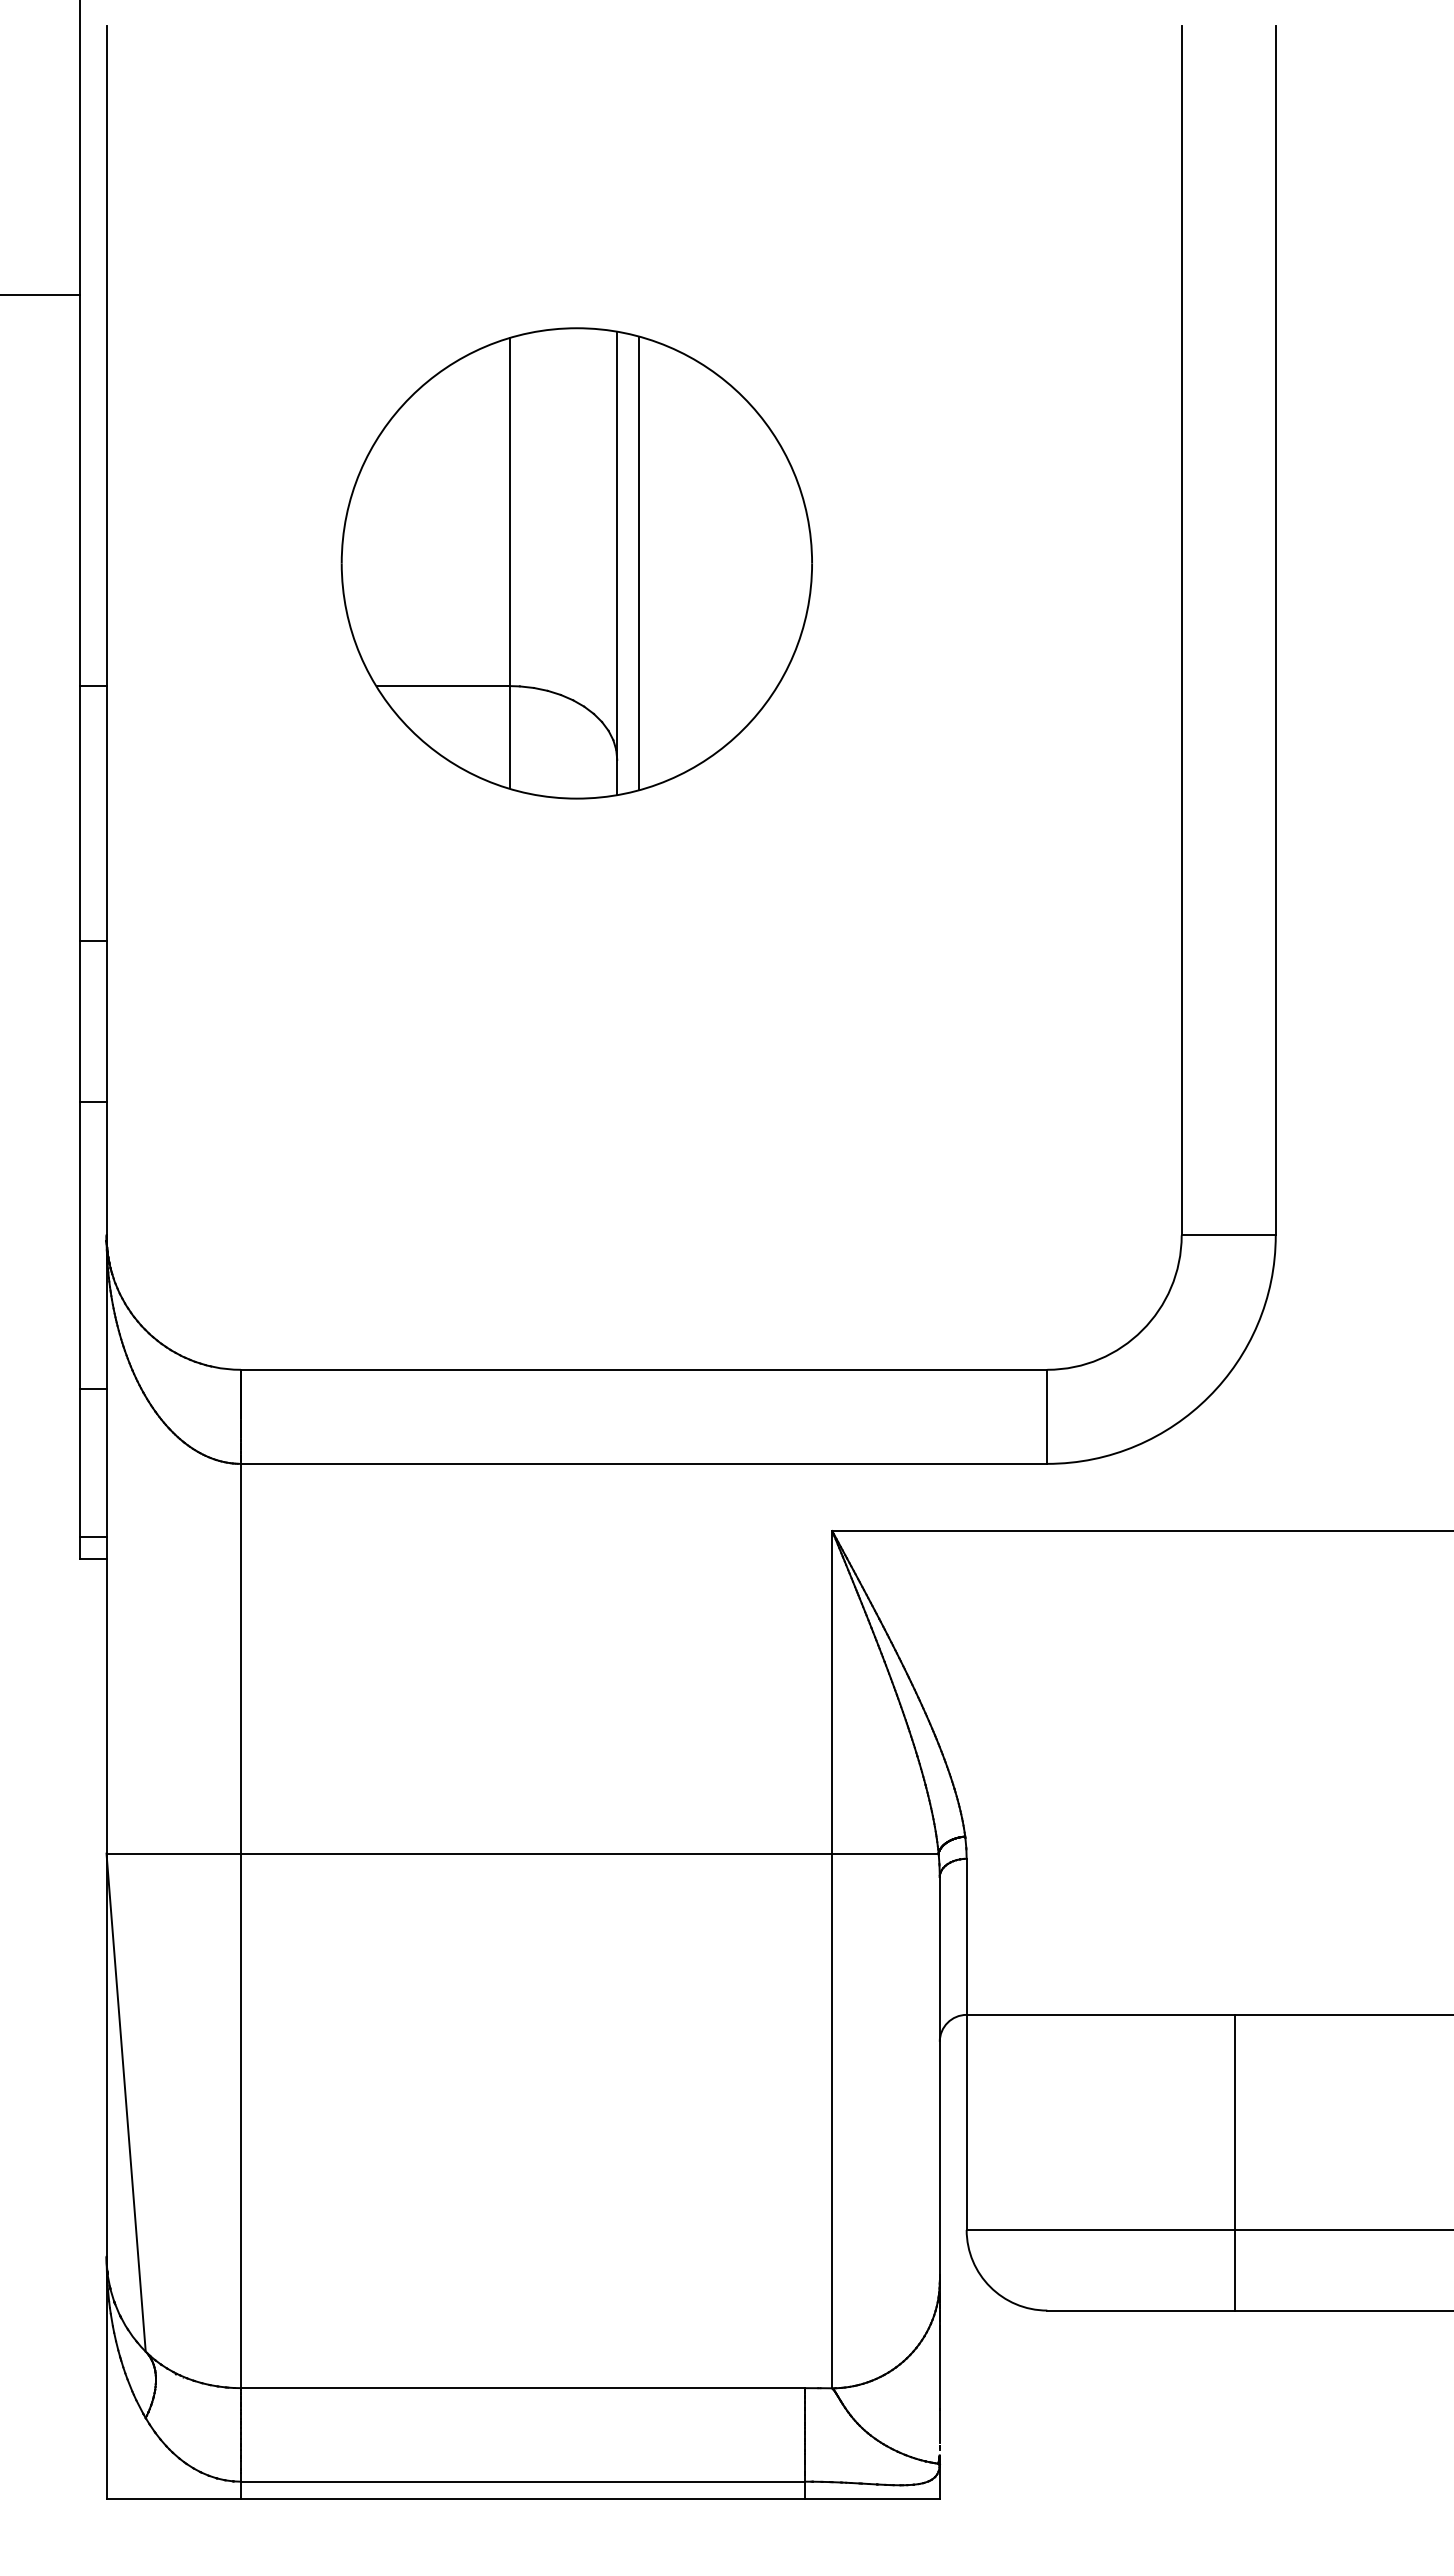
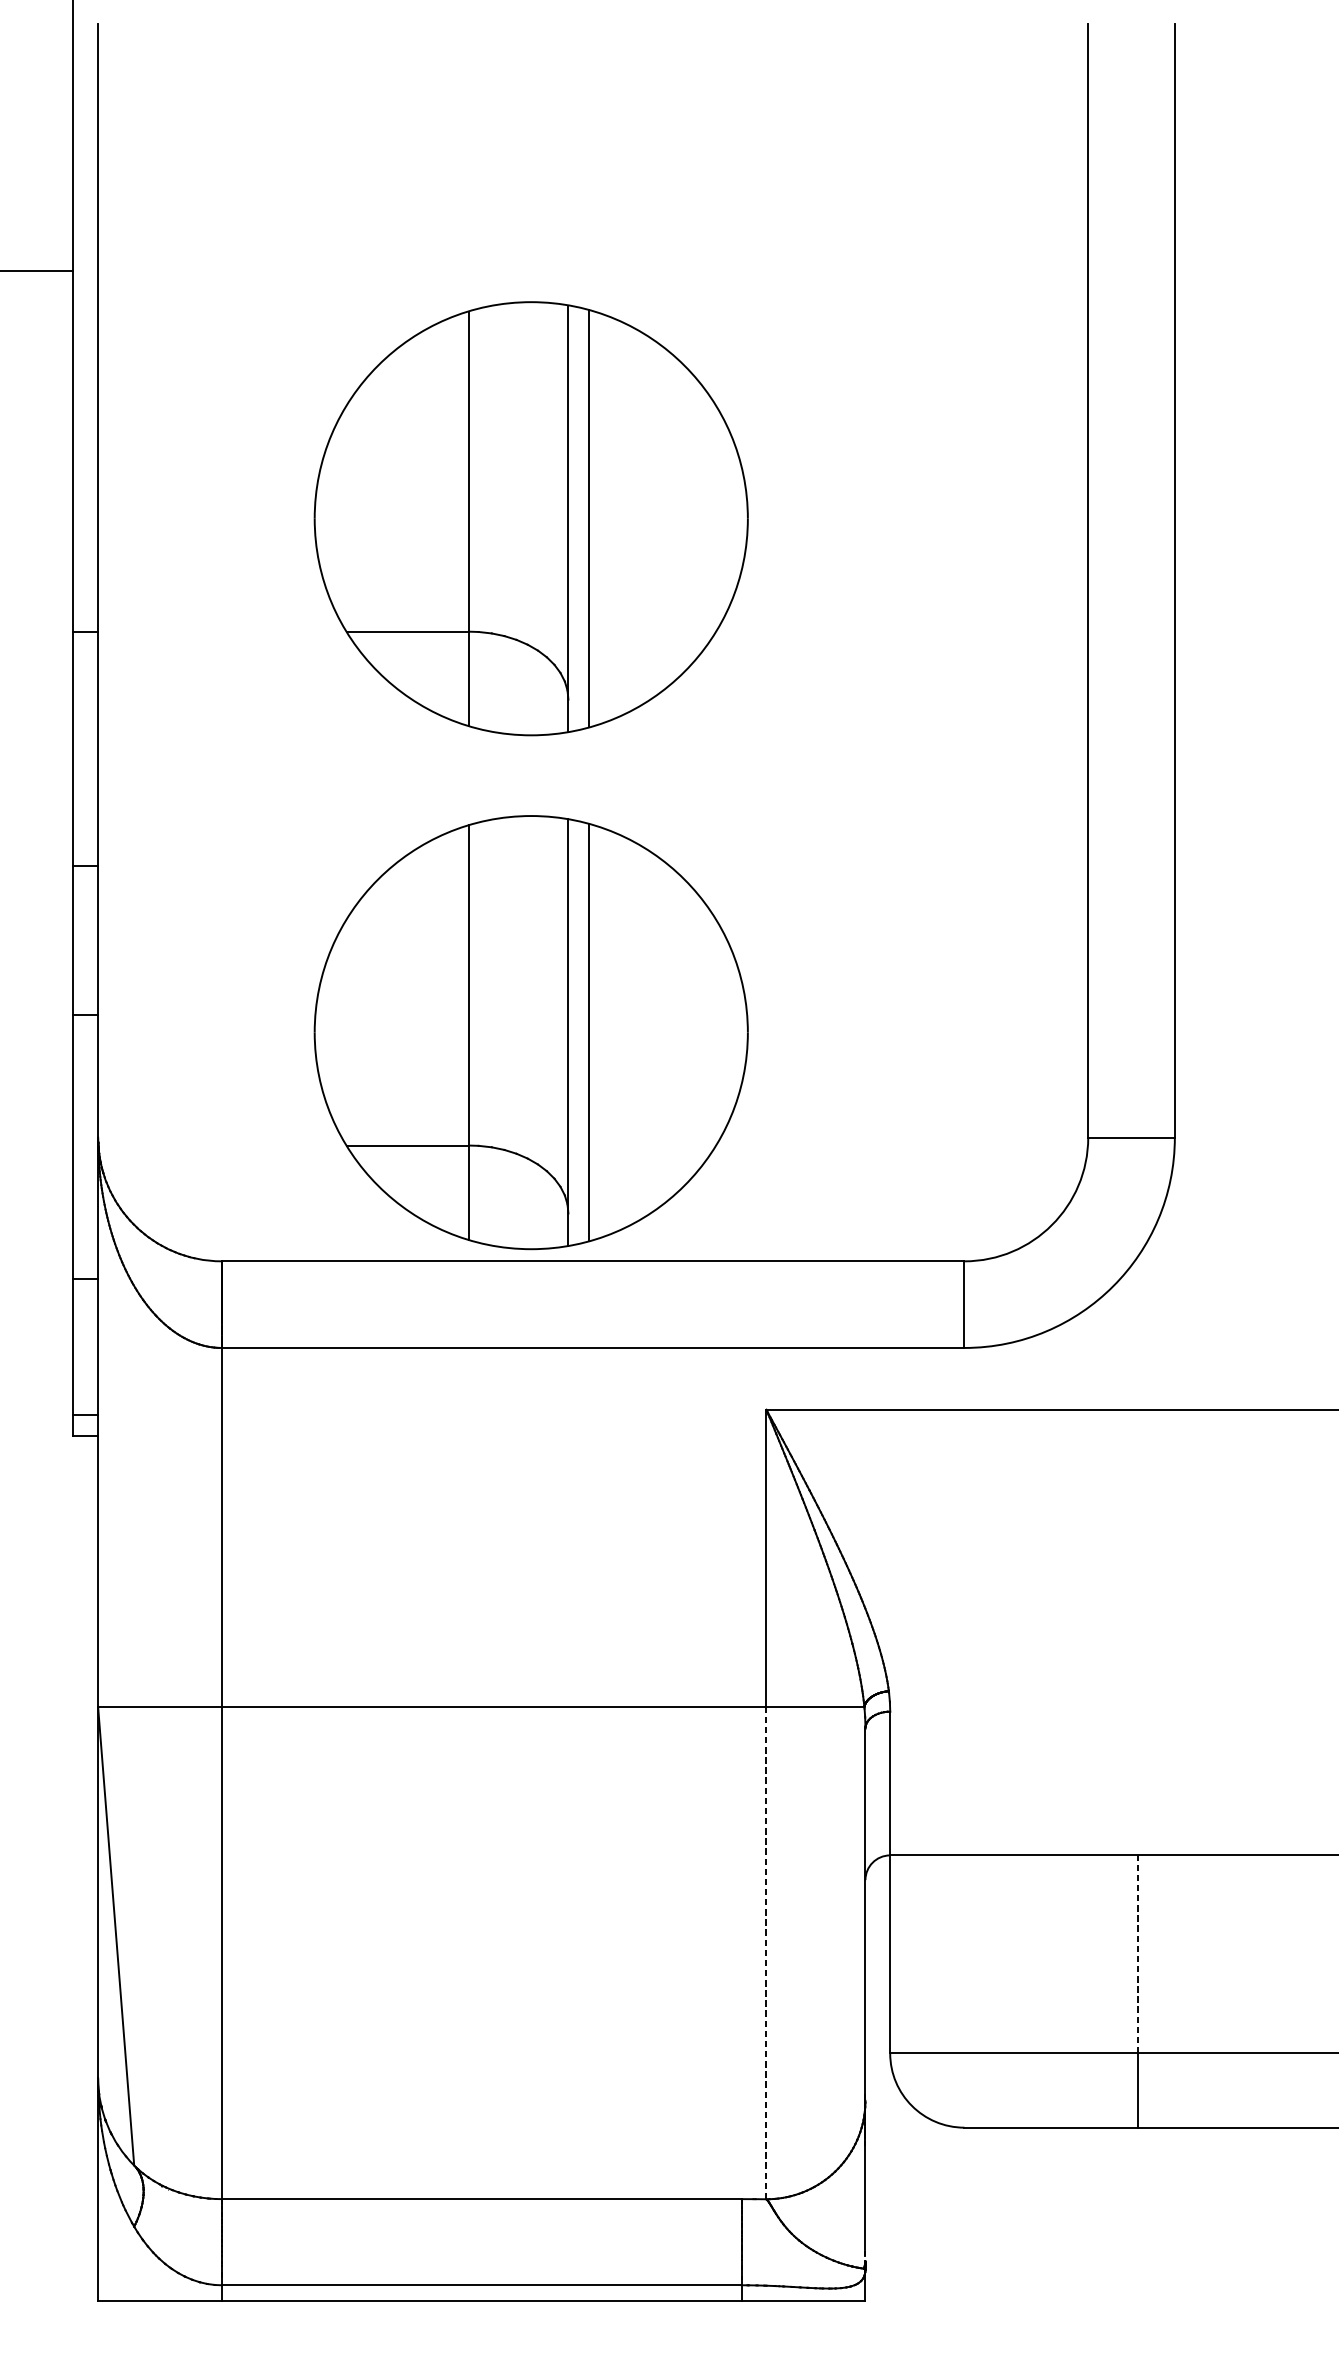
part: (576, 1121) -> (530, 1032), added
line: (832, 2120) -> (766, 1952), solid -> dashed
line: (1235, 2122) -> (1137, 1954), solid -> dashed

